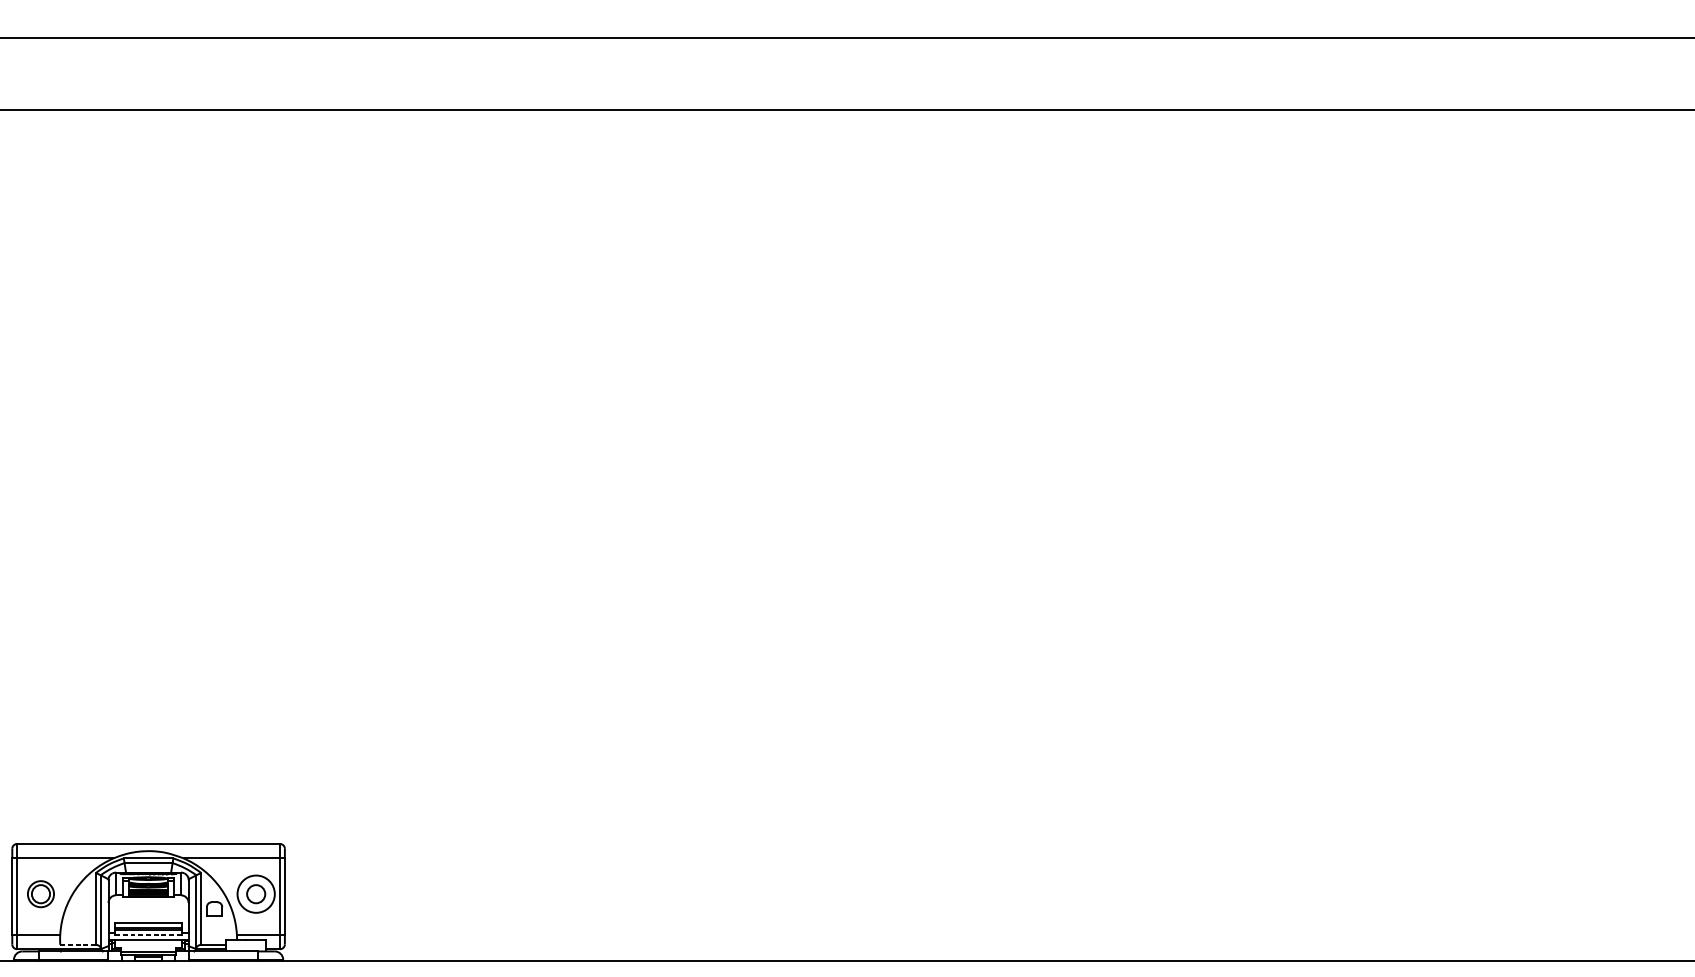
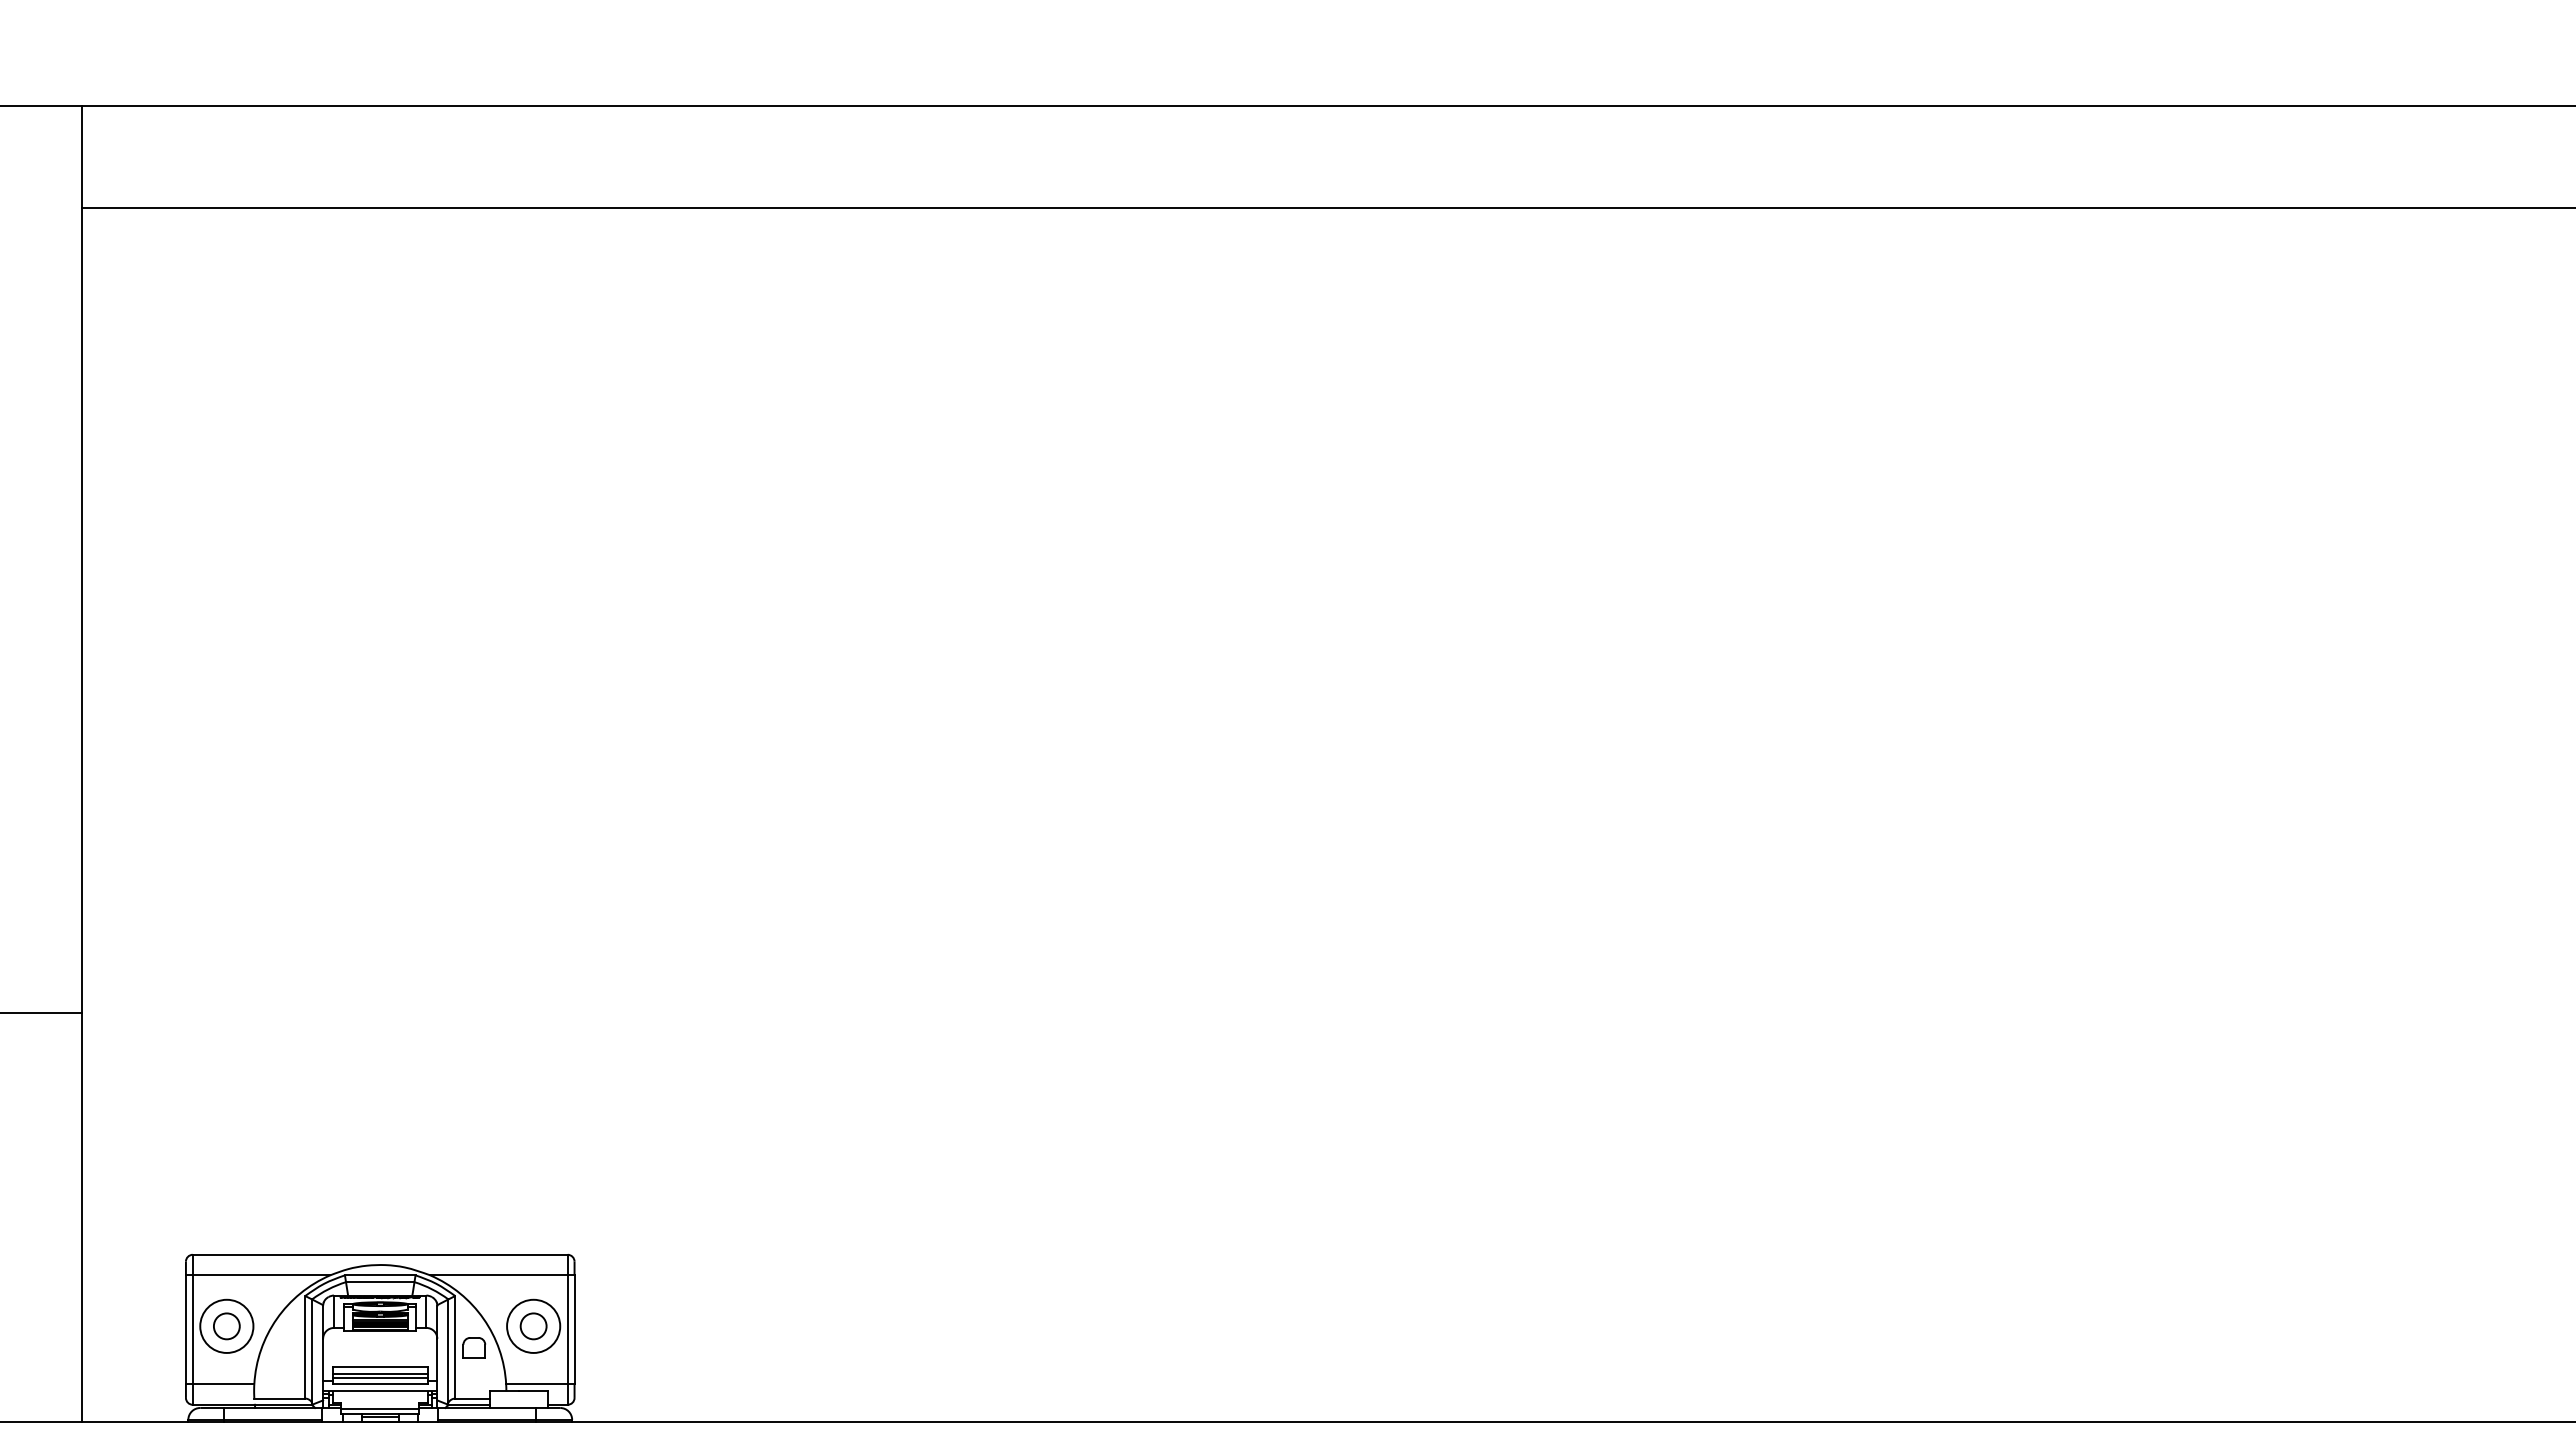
circle: (40, 893) -> (226, 1325), size x1.43
line: (148, 934) -> (380, 1384), dashed -> solid
line: (77, 944) -> (279, 1398), dashed -> solid

